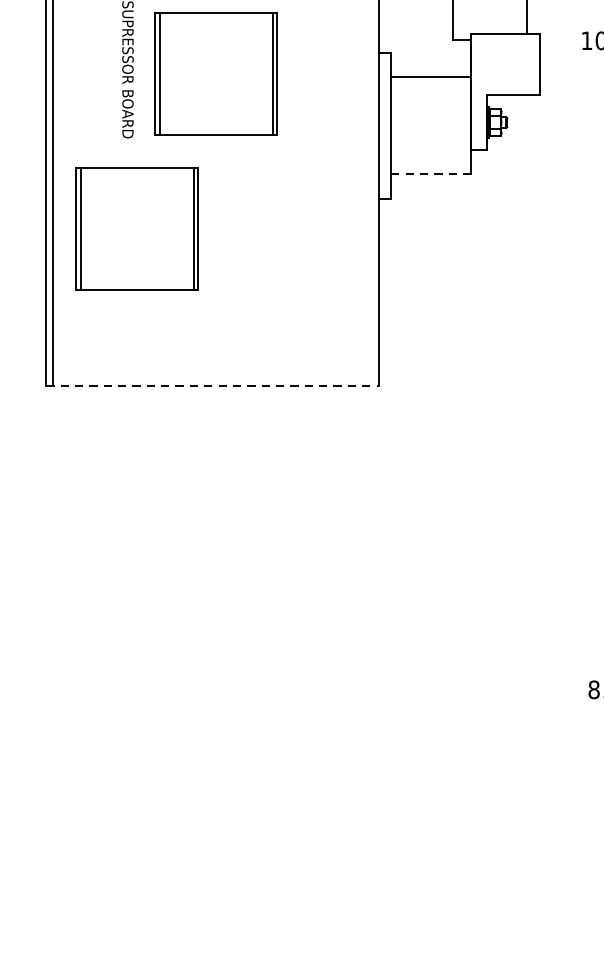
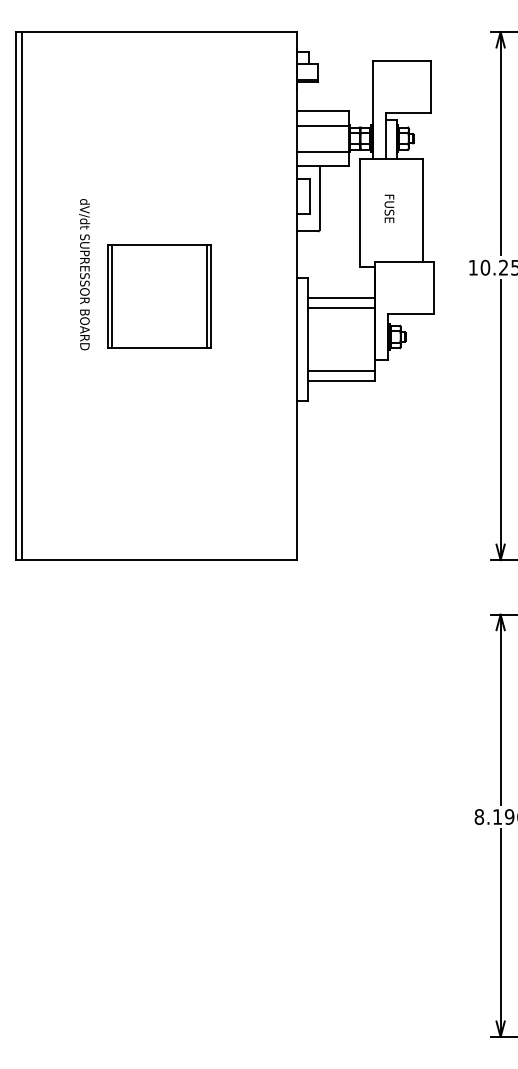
line: (431, 88) -> (341, 308), added
line: (431, 163) -> (341, 371), added
line: (431, 174) -> (341, 380), dashed -> solid
part: (136, 229) -> (92, 427), removed
line: (212, 386) -> (156, 560), dashed -> solid

